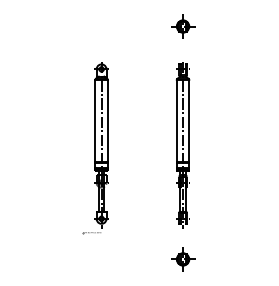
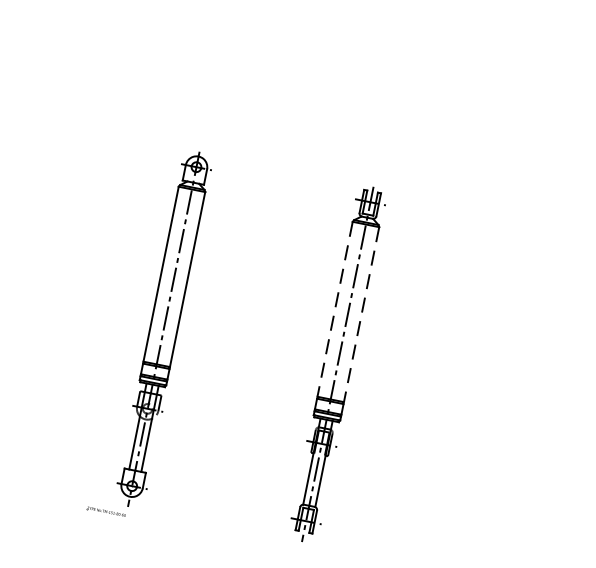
part: (183, 26) -> (389, 110), removed
line: (176, 120) -> (334, 308), solid -> dashed
line: (189, 120) -> (362, 314), solid -> dashed

